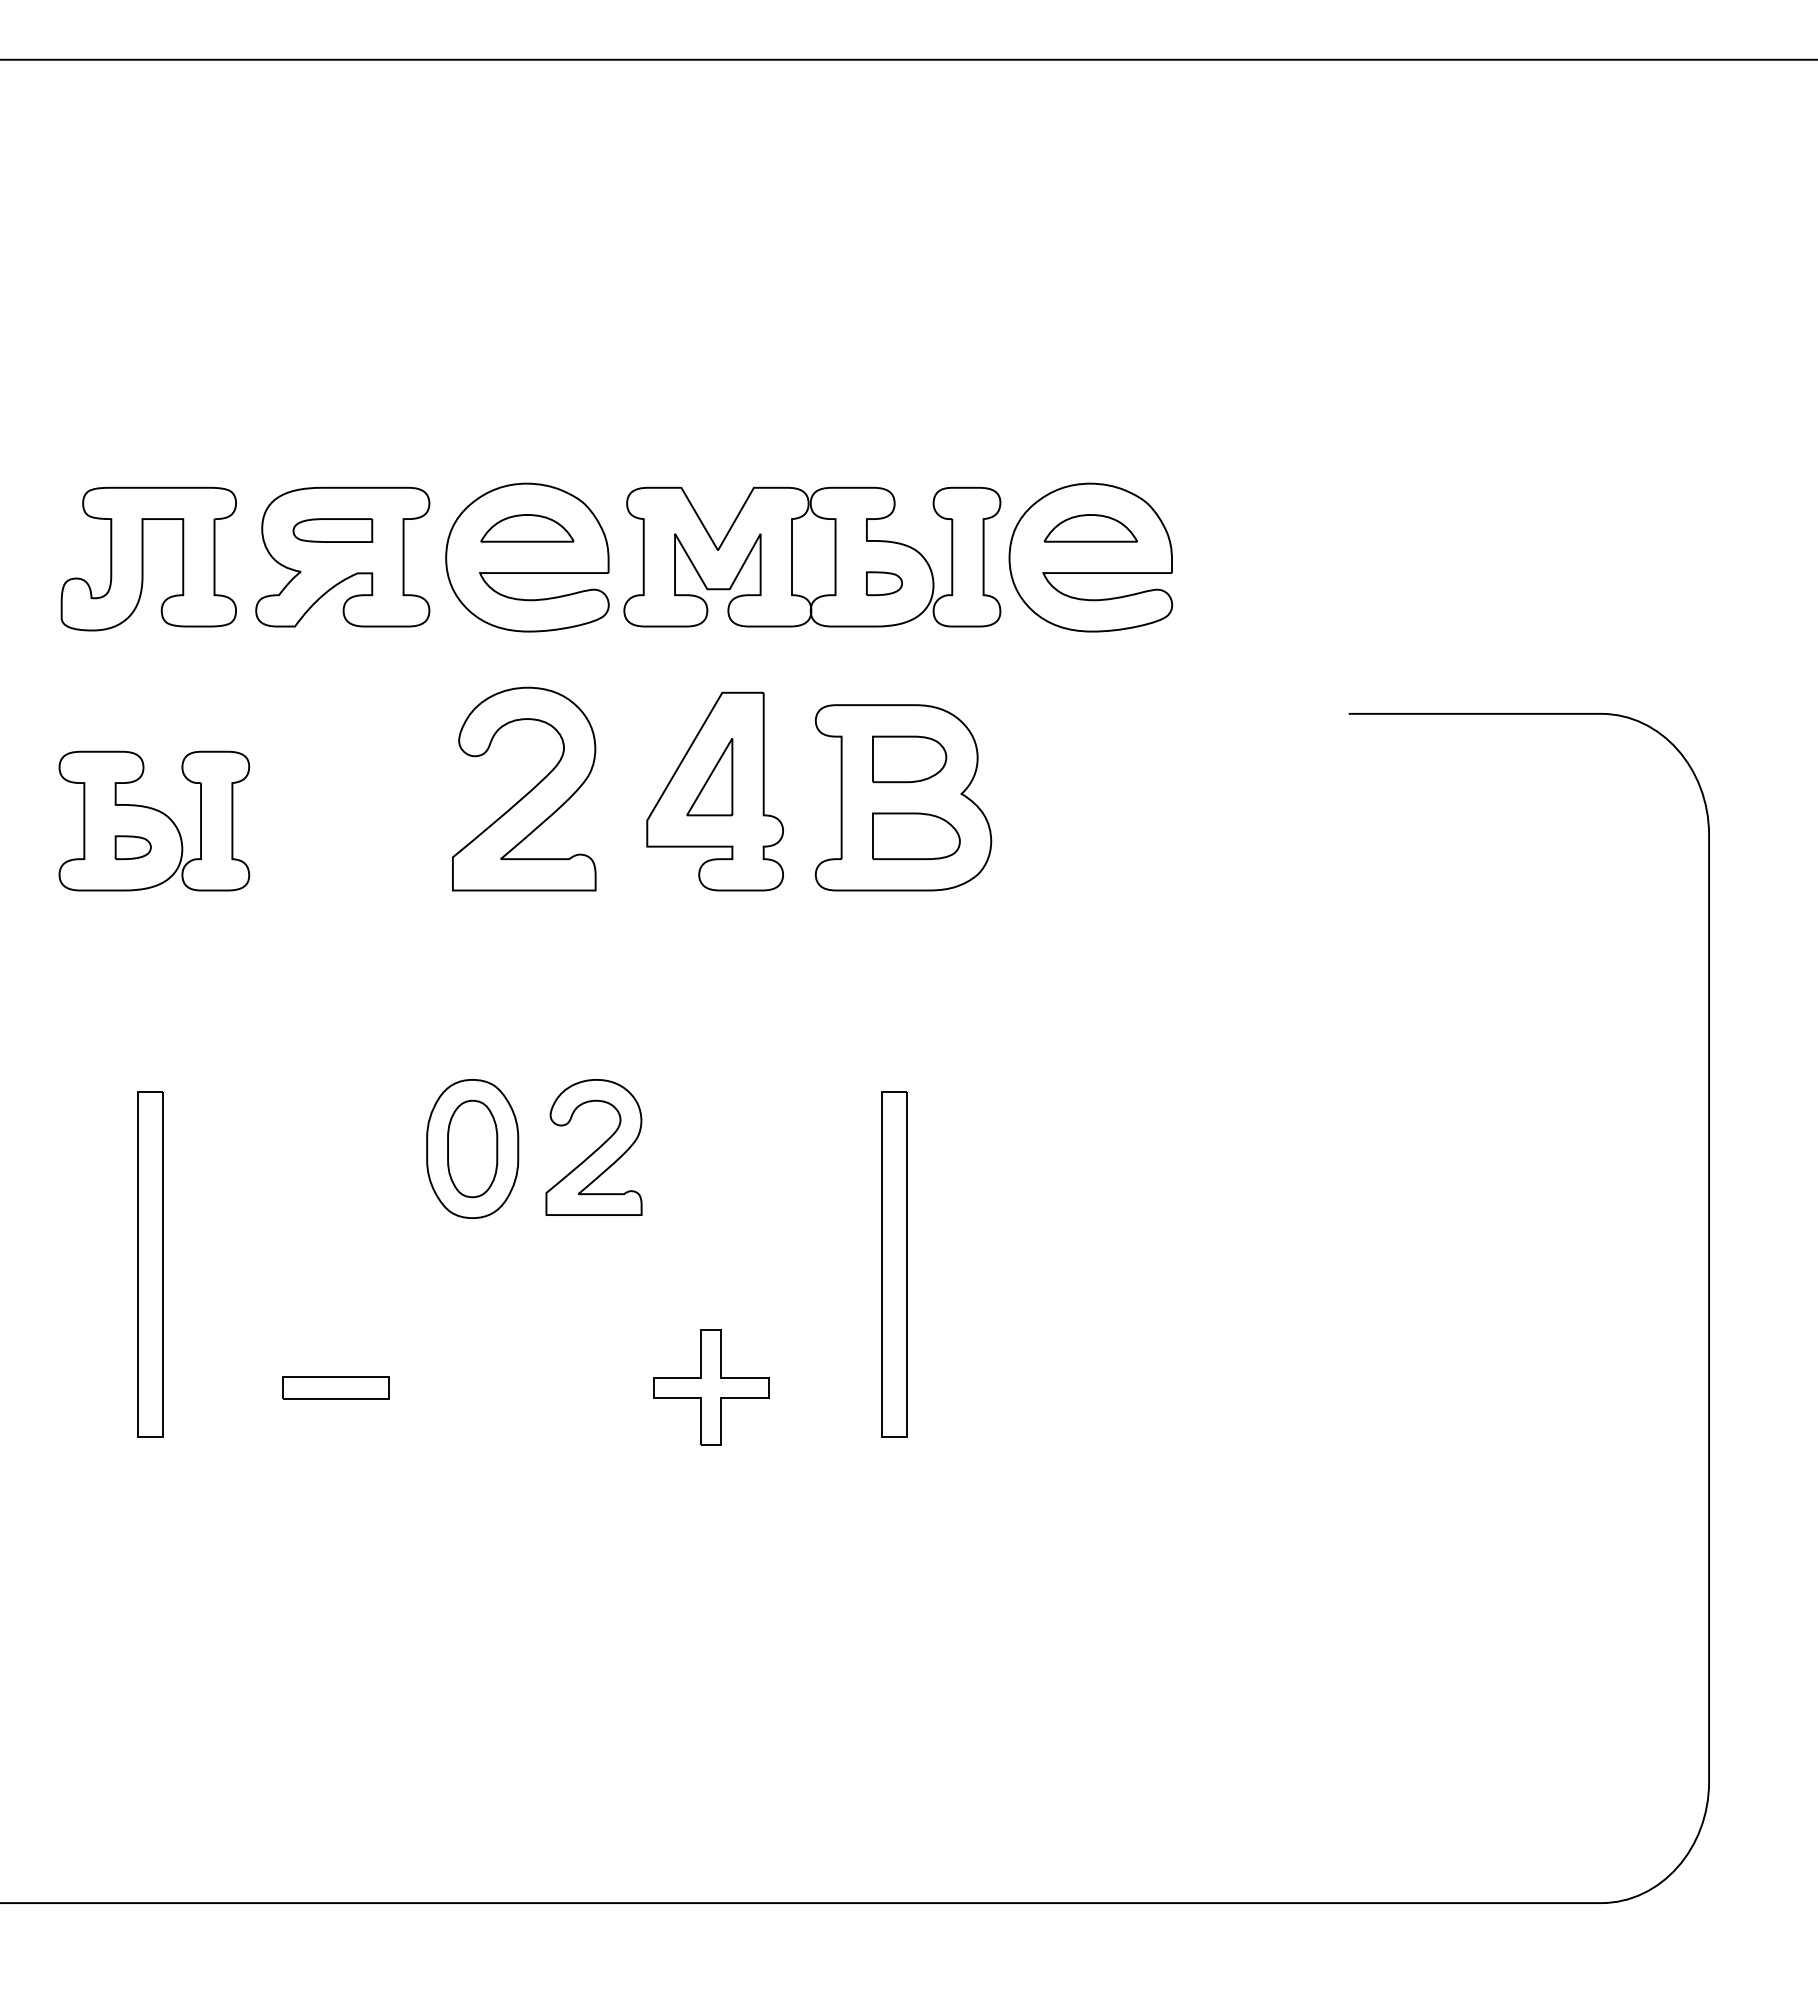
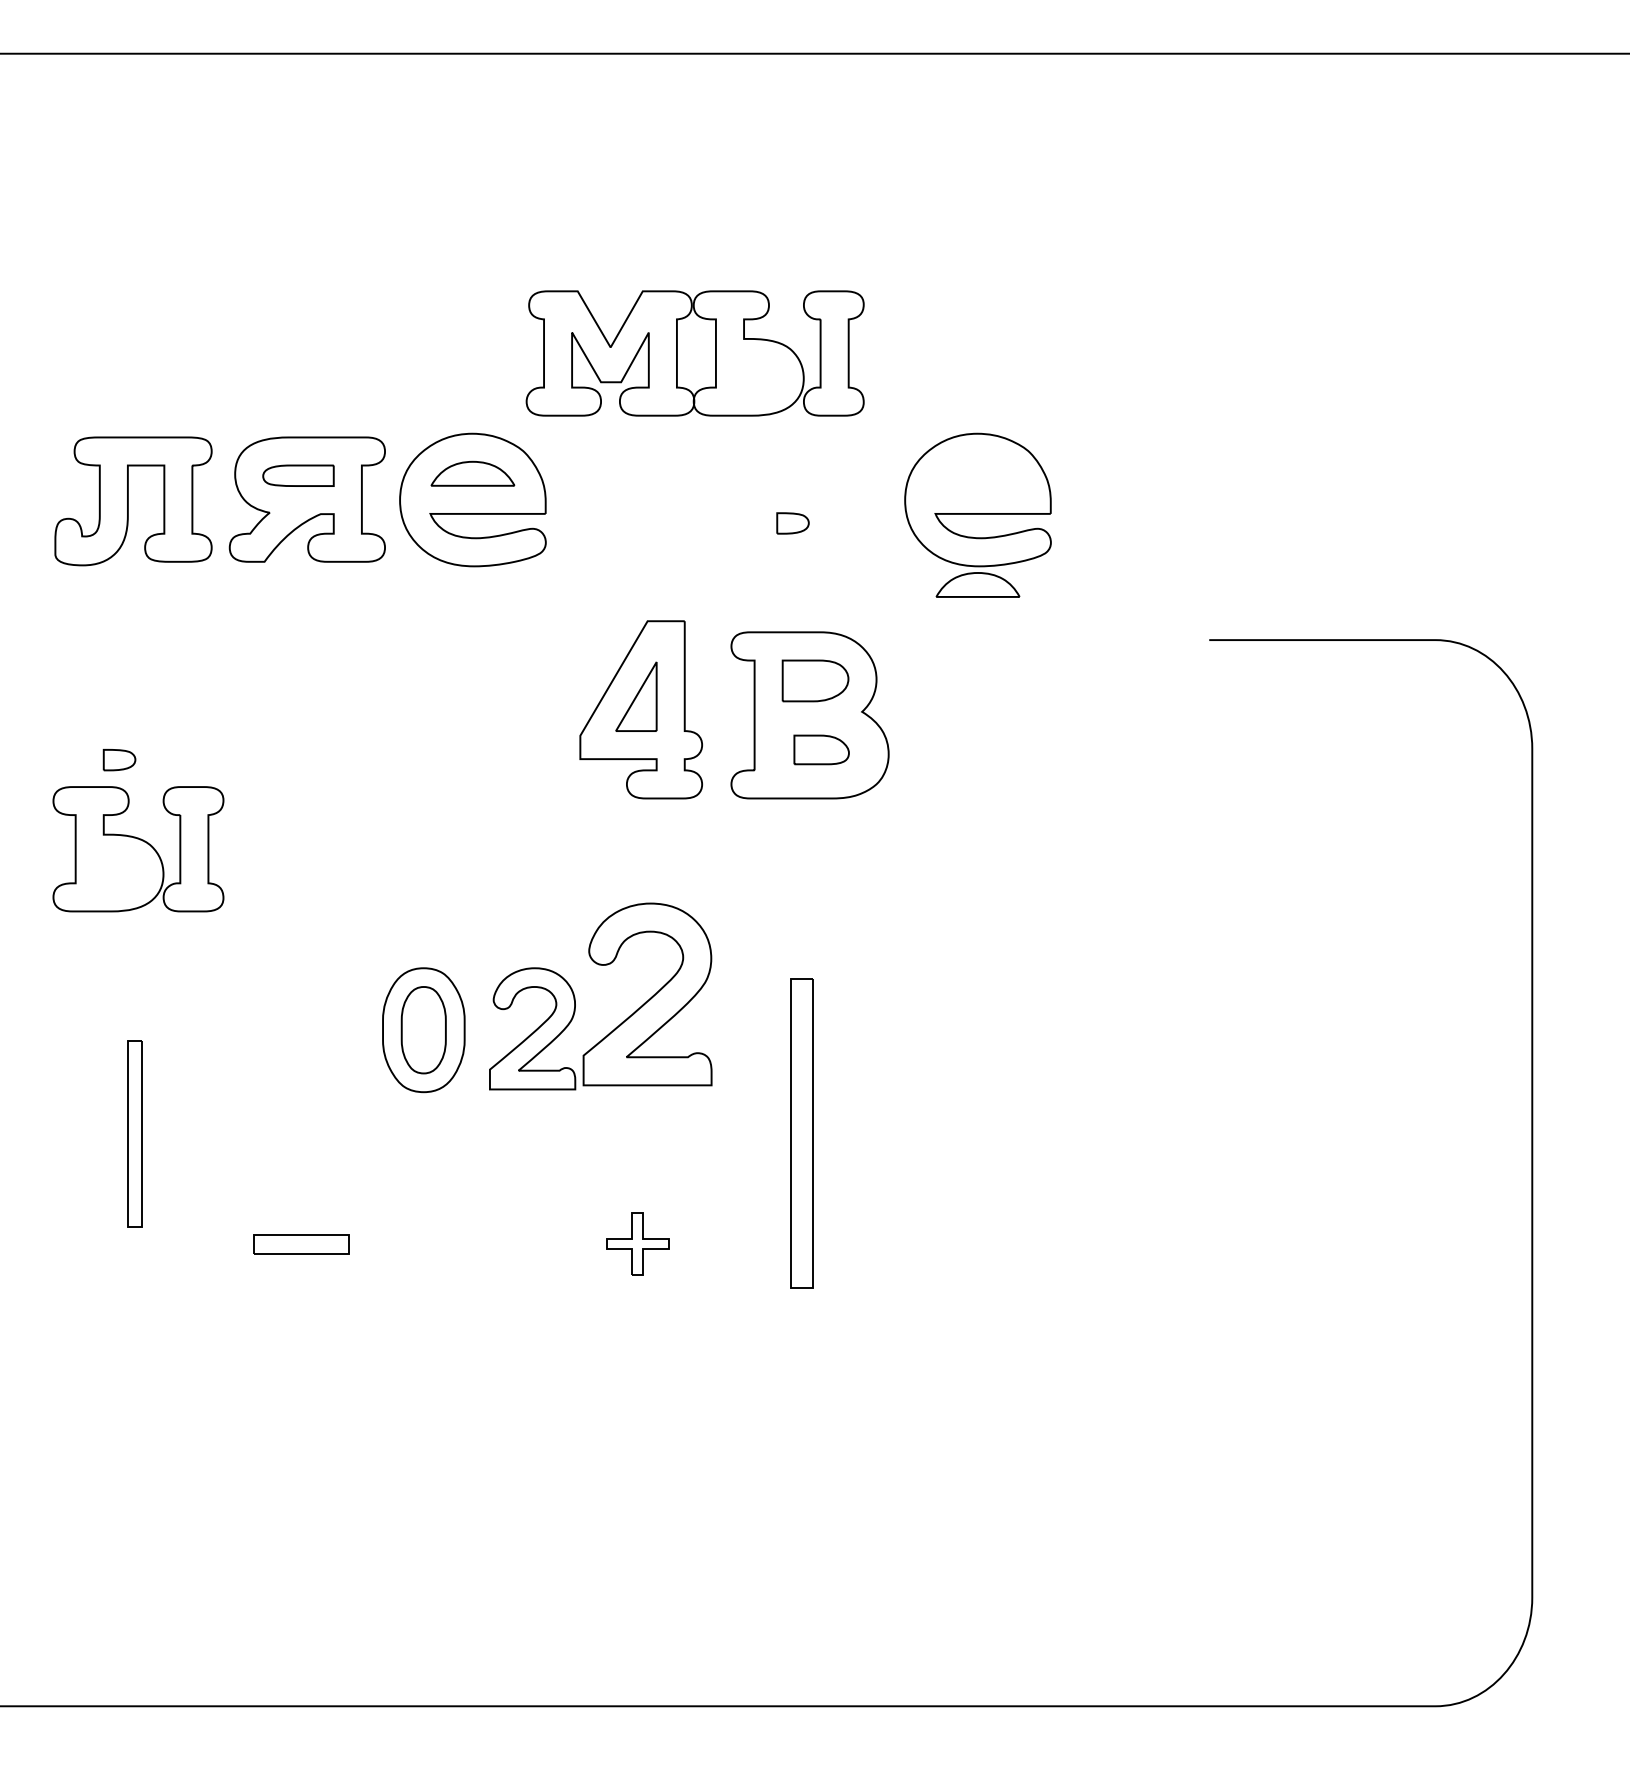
part: (1090, 528) -> (977, 585), moved
part: (812, 556) -> (695, 352), moved
part: (524, 788) -> (647, 993), moved
part: (154, 820) -> (138, 848), moved
part: (916, 836) -> (821, 750), size x0.7
part: (150, 1264) -> (135, 1133), size x0.6
part: (711, 1387) -> (637, 1244), size x0.6

